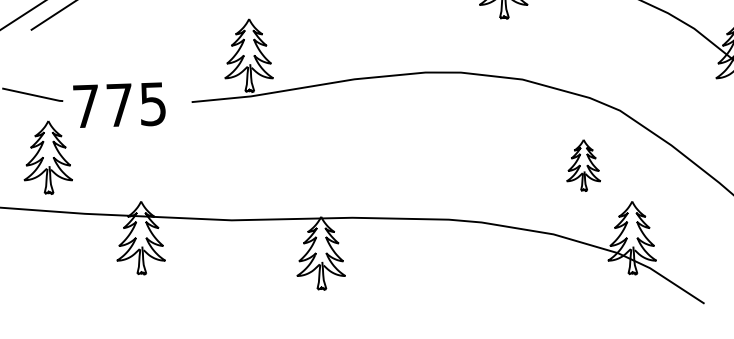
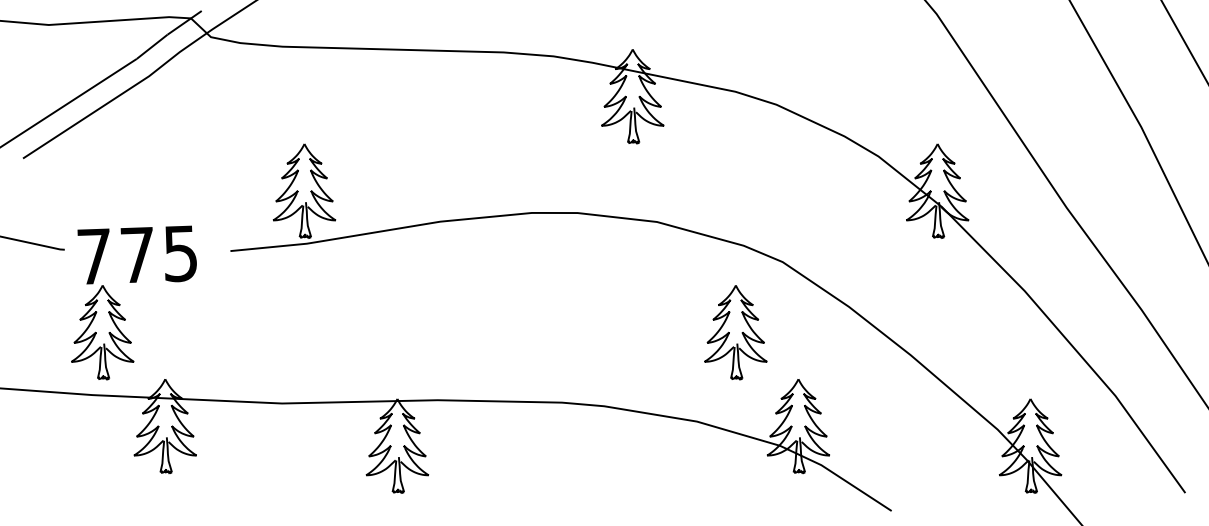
part: (48, 157) -> (102, 332), moved
part: (583, 165) -> (735, 332), size x1.43

